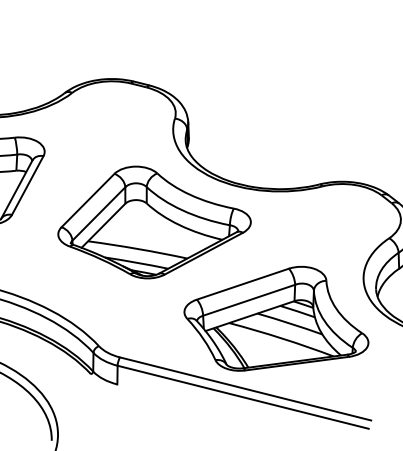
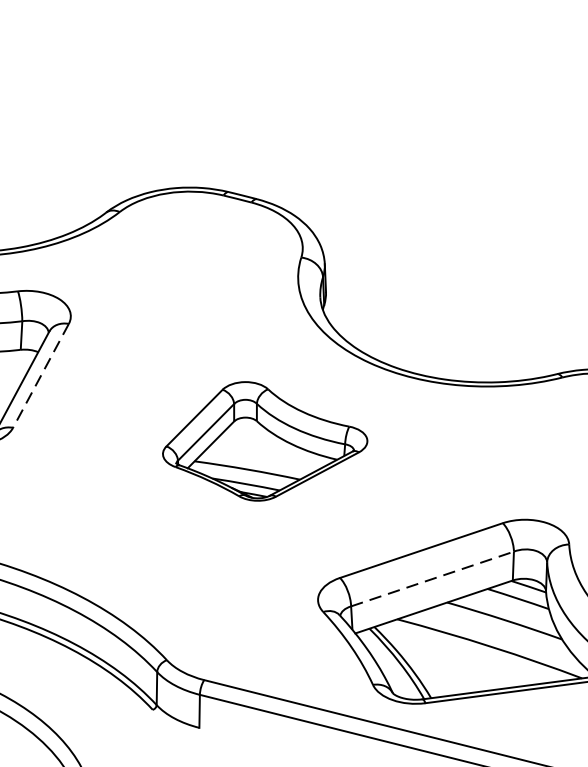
line: (27, 185) -> (40, 375), solid -> dashed
part: (154, 222) -> (265, 441), size x0.6
line: (249, 300) -> (433, 579), solid -> dashed

